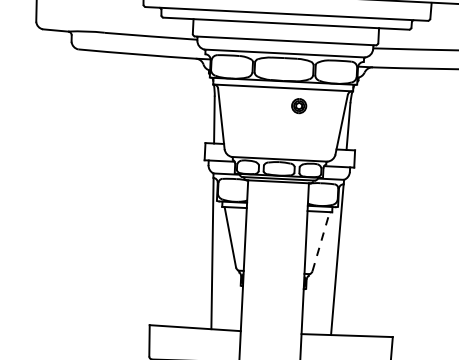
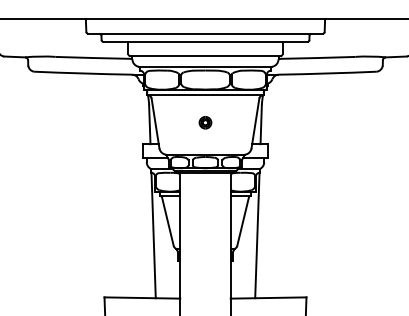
part: (299, 105) -> (205, 122), moved
line: (321, 242) -> (243, 221), dashed -> solid

